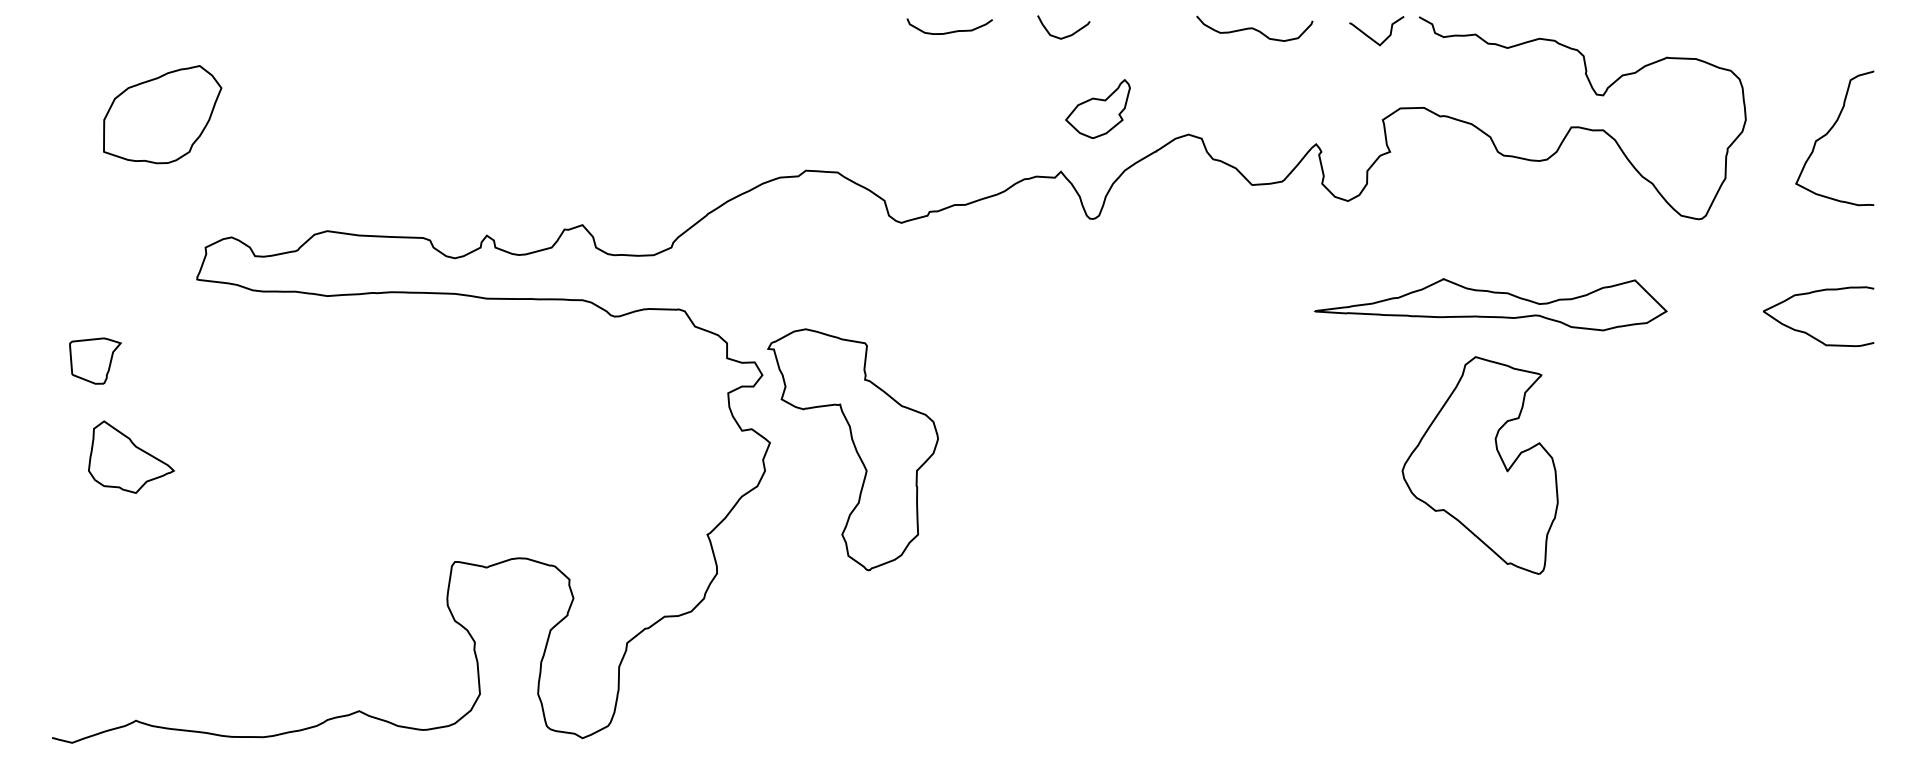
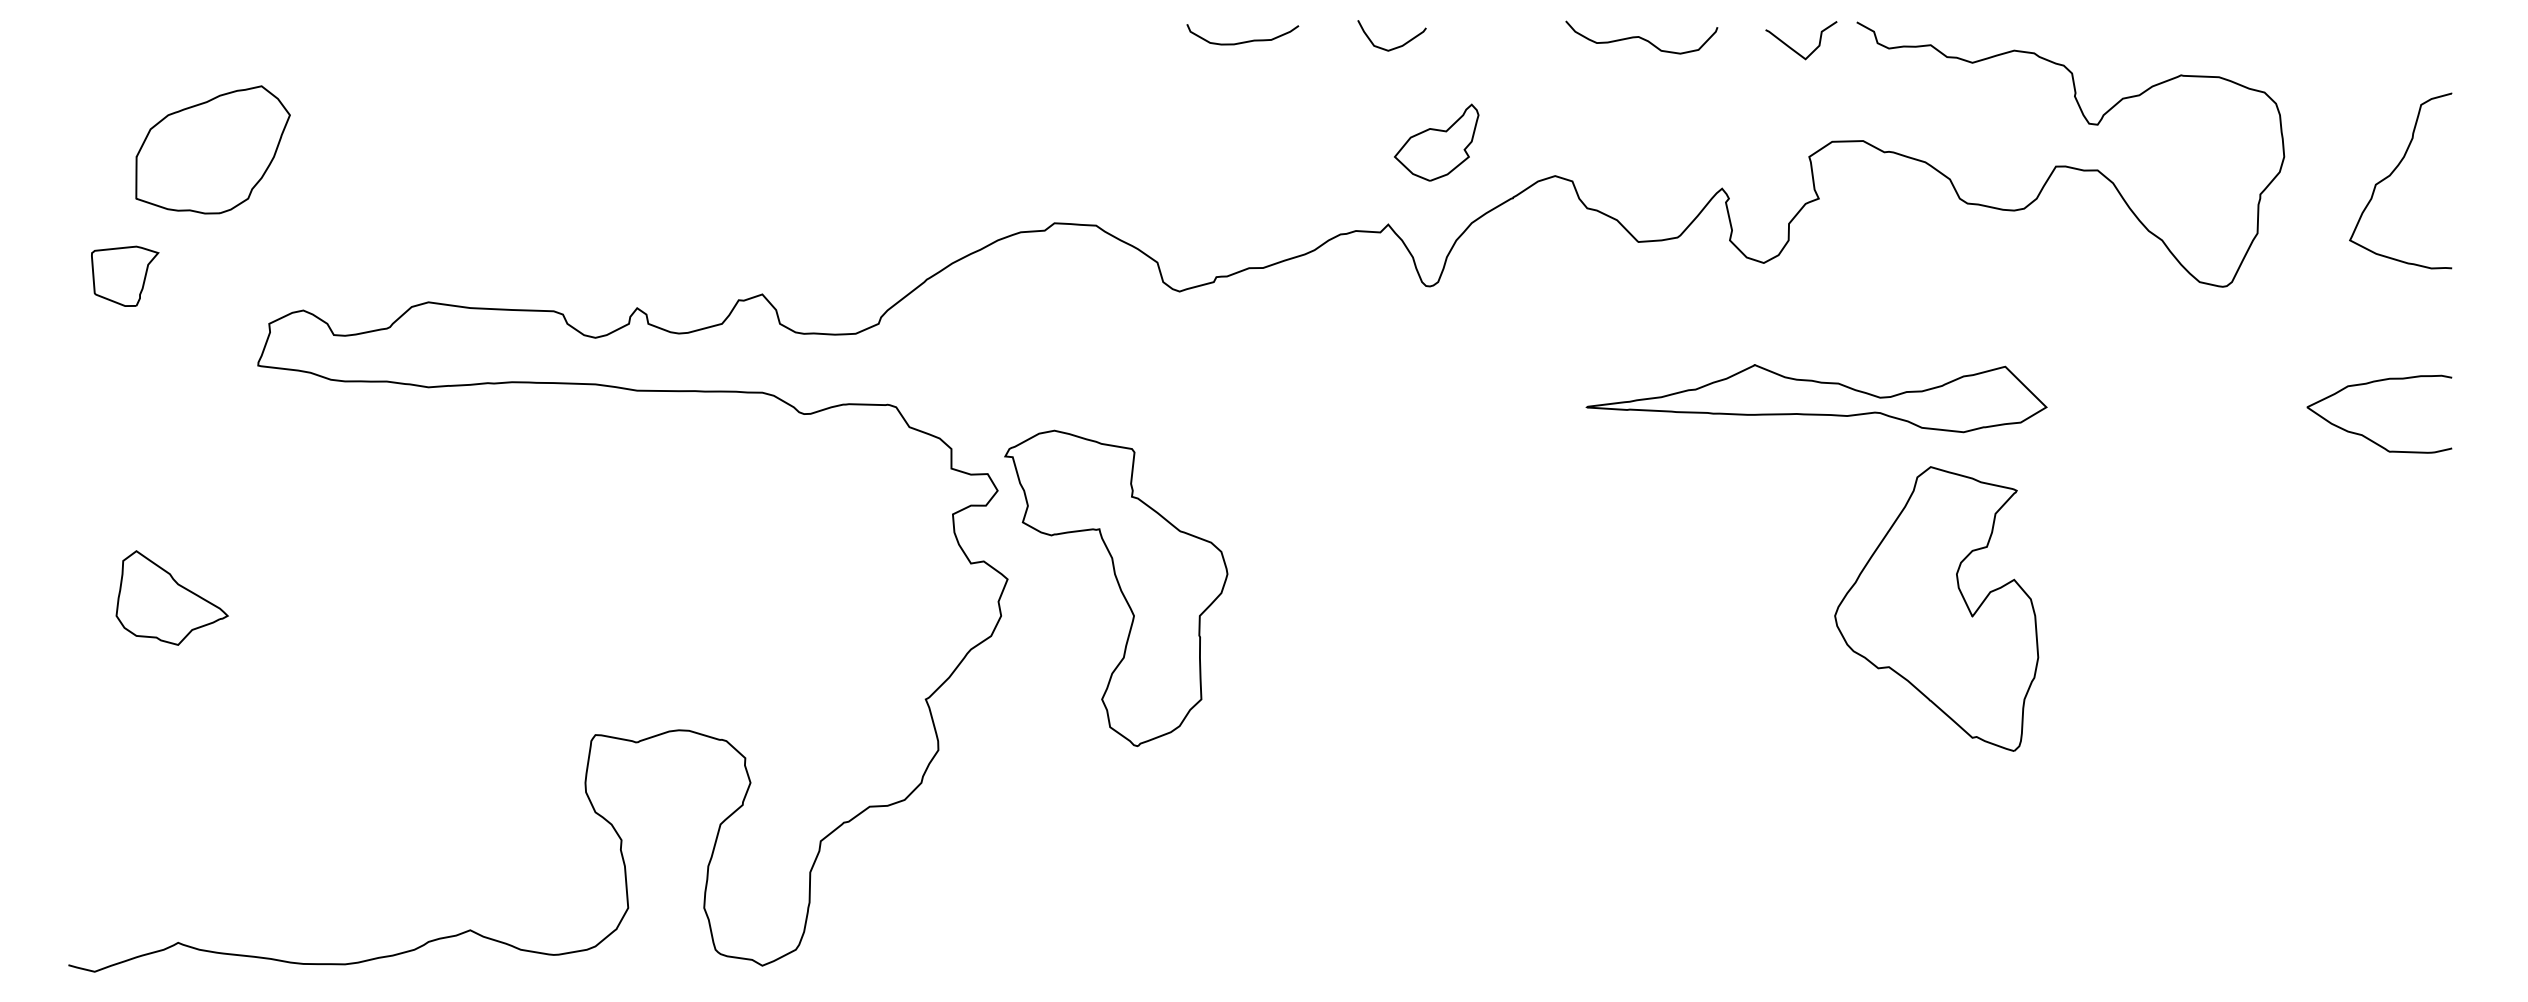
part: (1490, 304) -> (1816, 398), moved
part: (95, 360) -> (125, 275), moved

